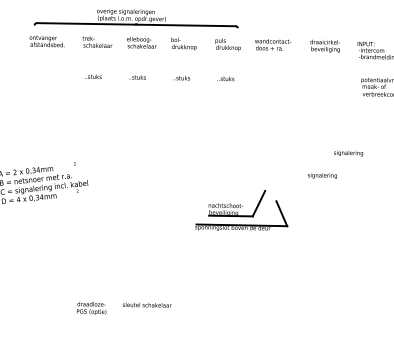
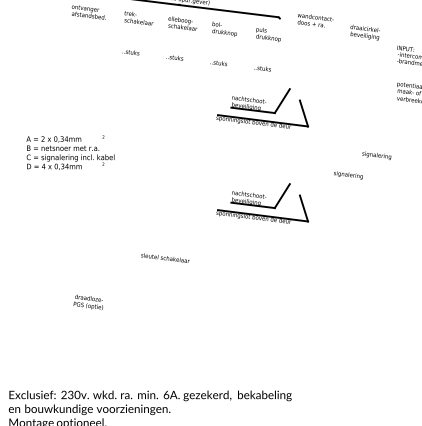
text: (273, 44) -> (315, 20), moved
text: (324, 46) -> (364, 32), moved
part: (229, 118) -> (262, 108), added
text: (147, 304) -> (165, 257), moved
text: (91, 307) -> (88, 301), moved

